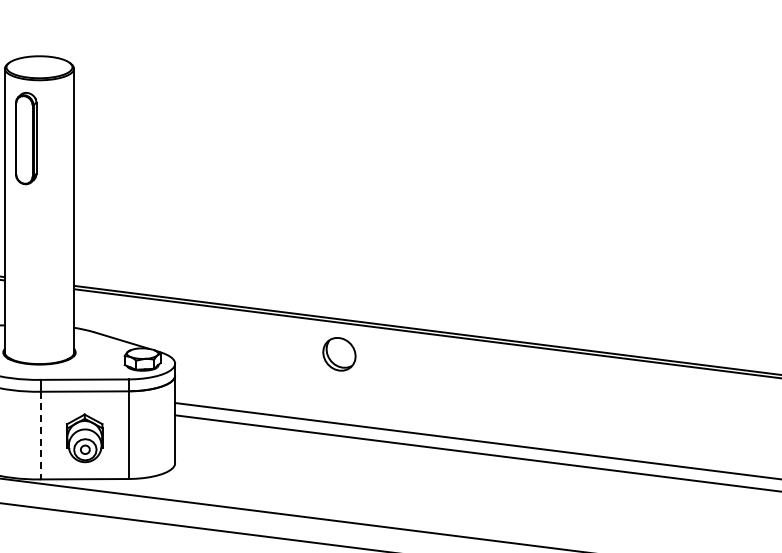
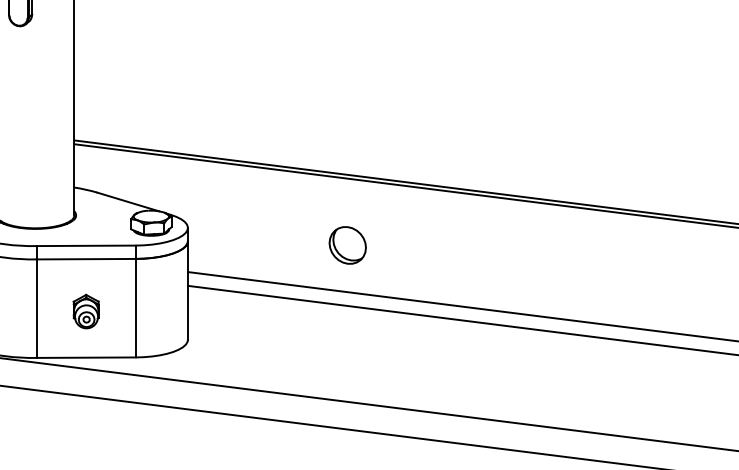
part: (339, 354) -> (347, 245), moved
line: (40, 435) -> (36, 308), dashed -> solid
part: (84, 437) -> (86, 310), size x0.62

